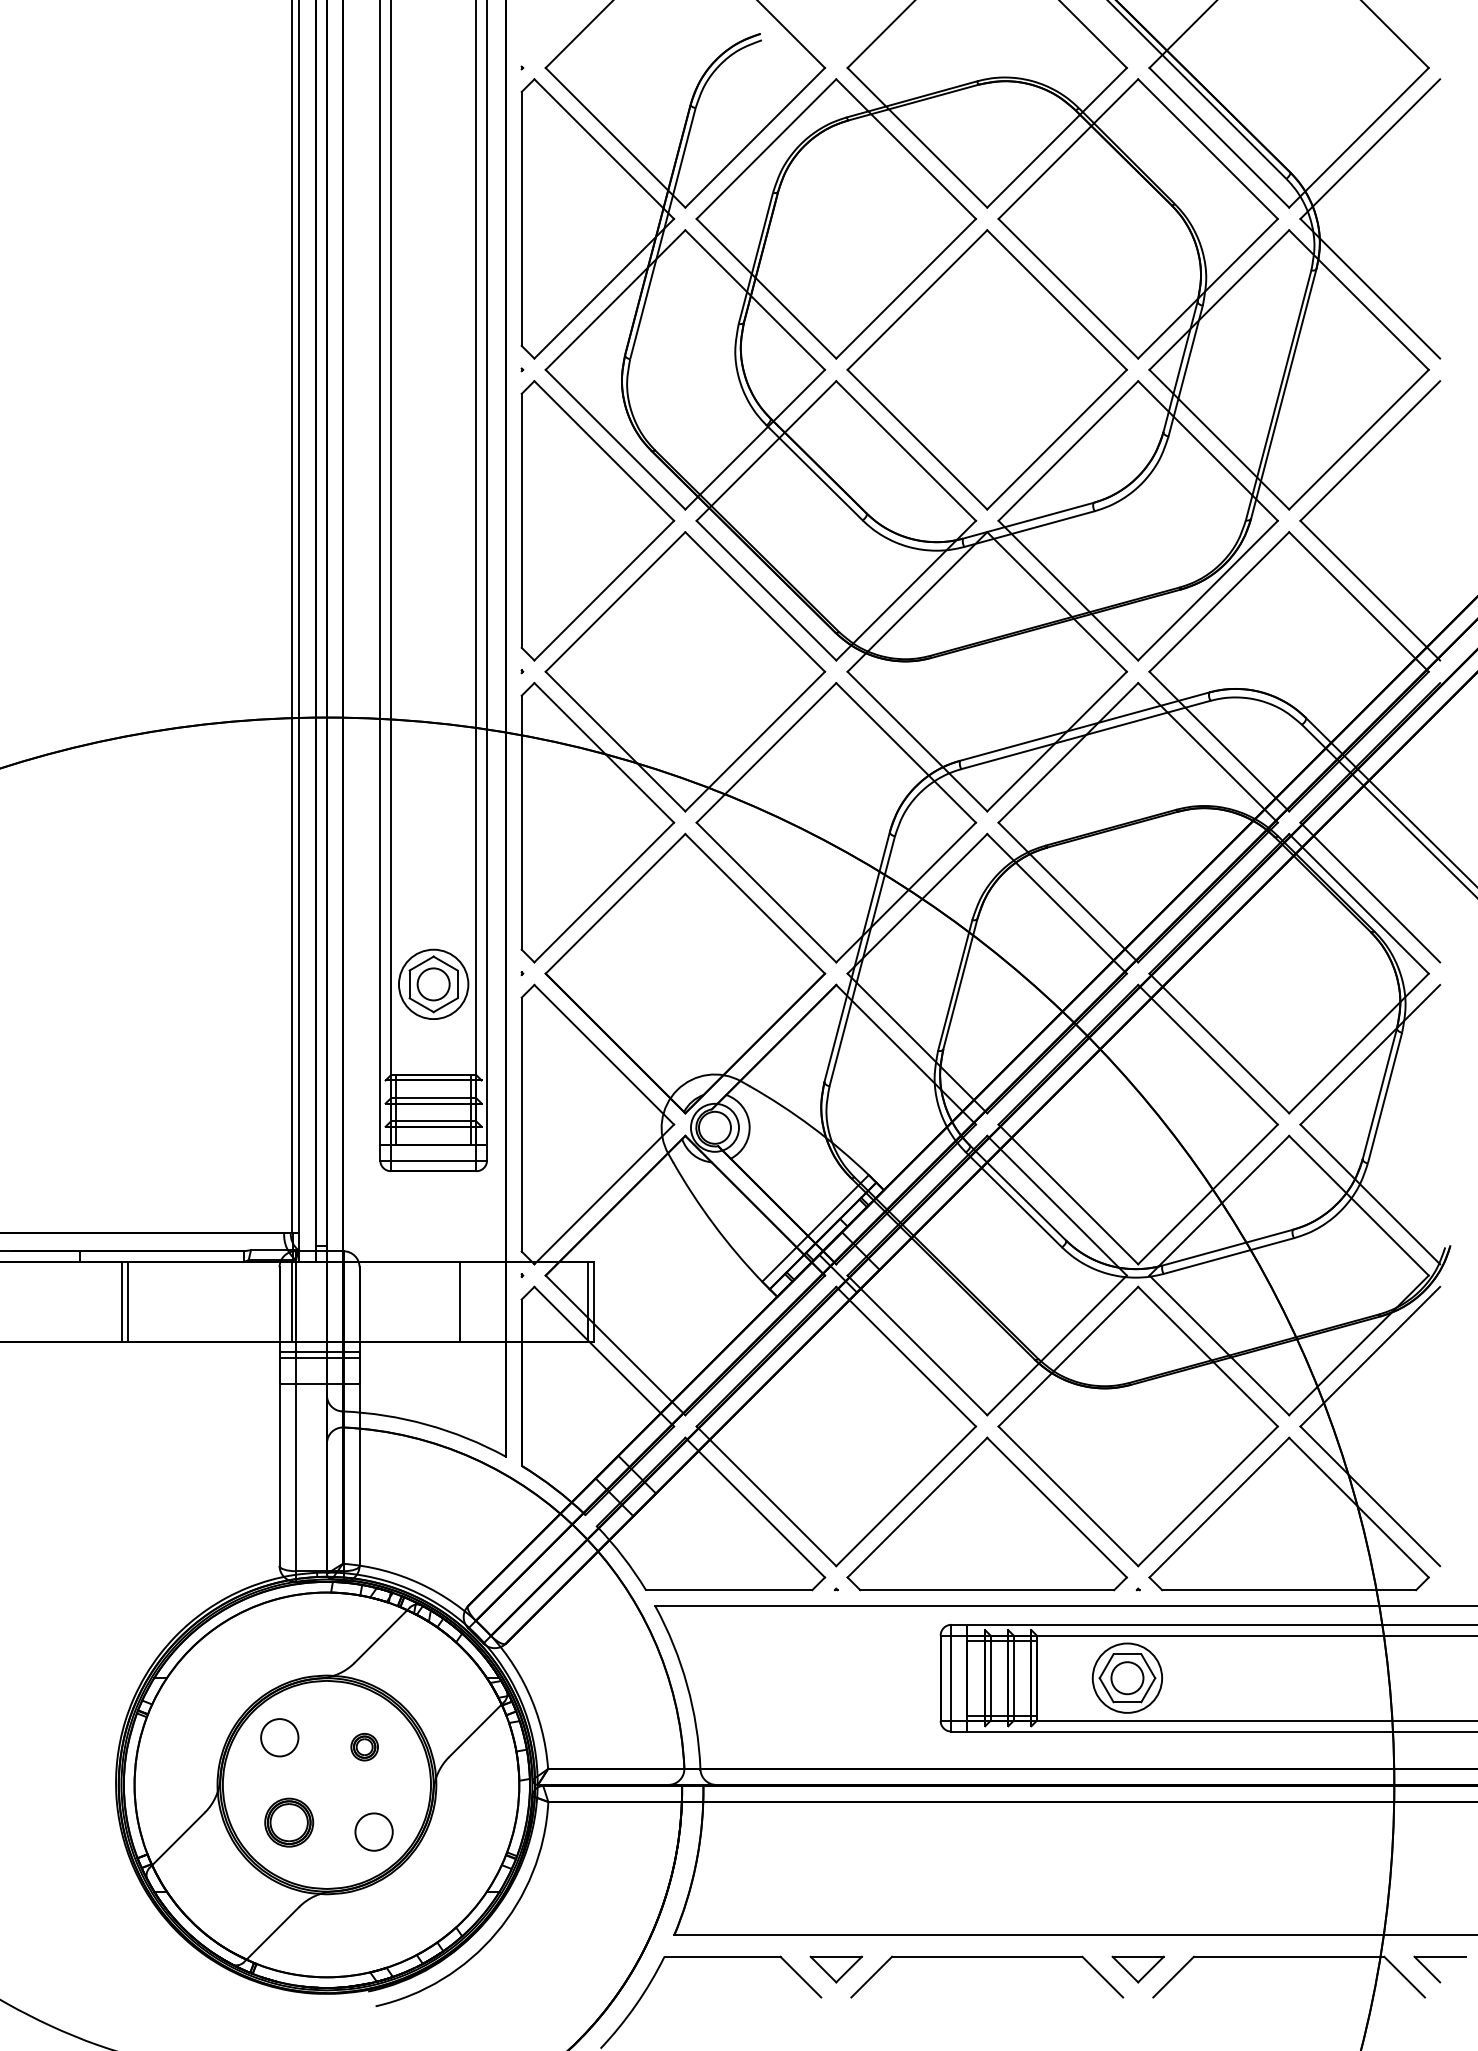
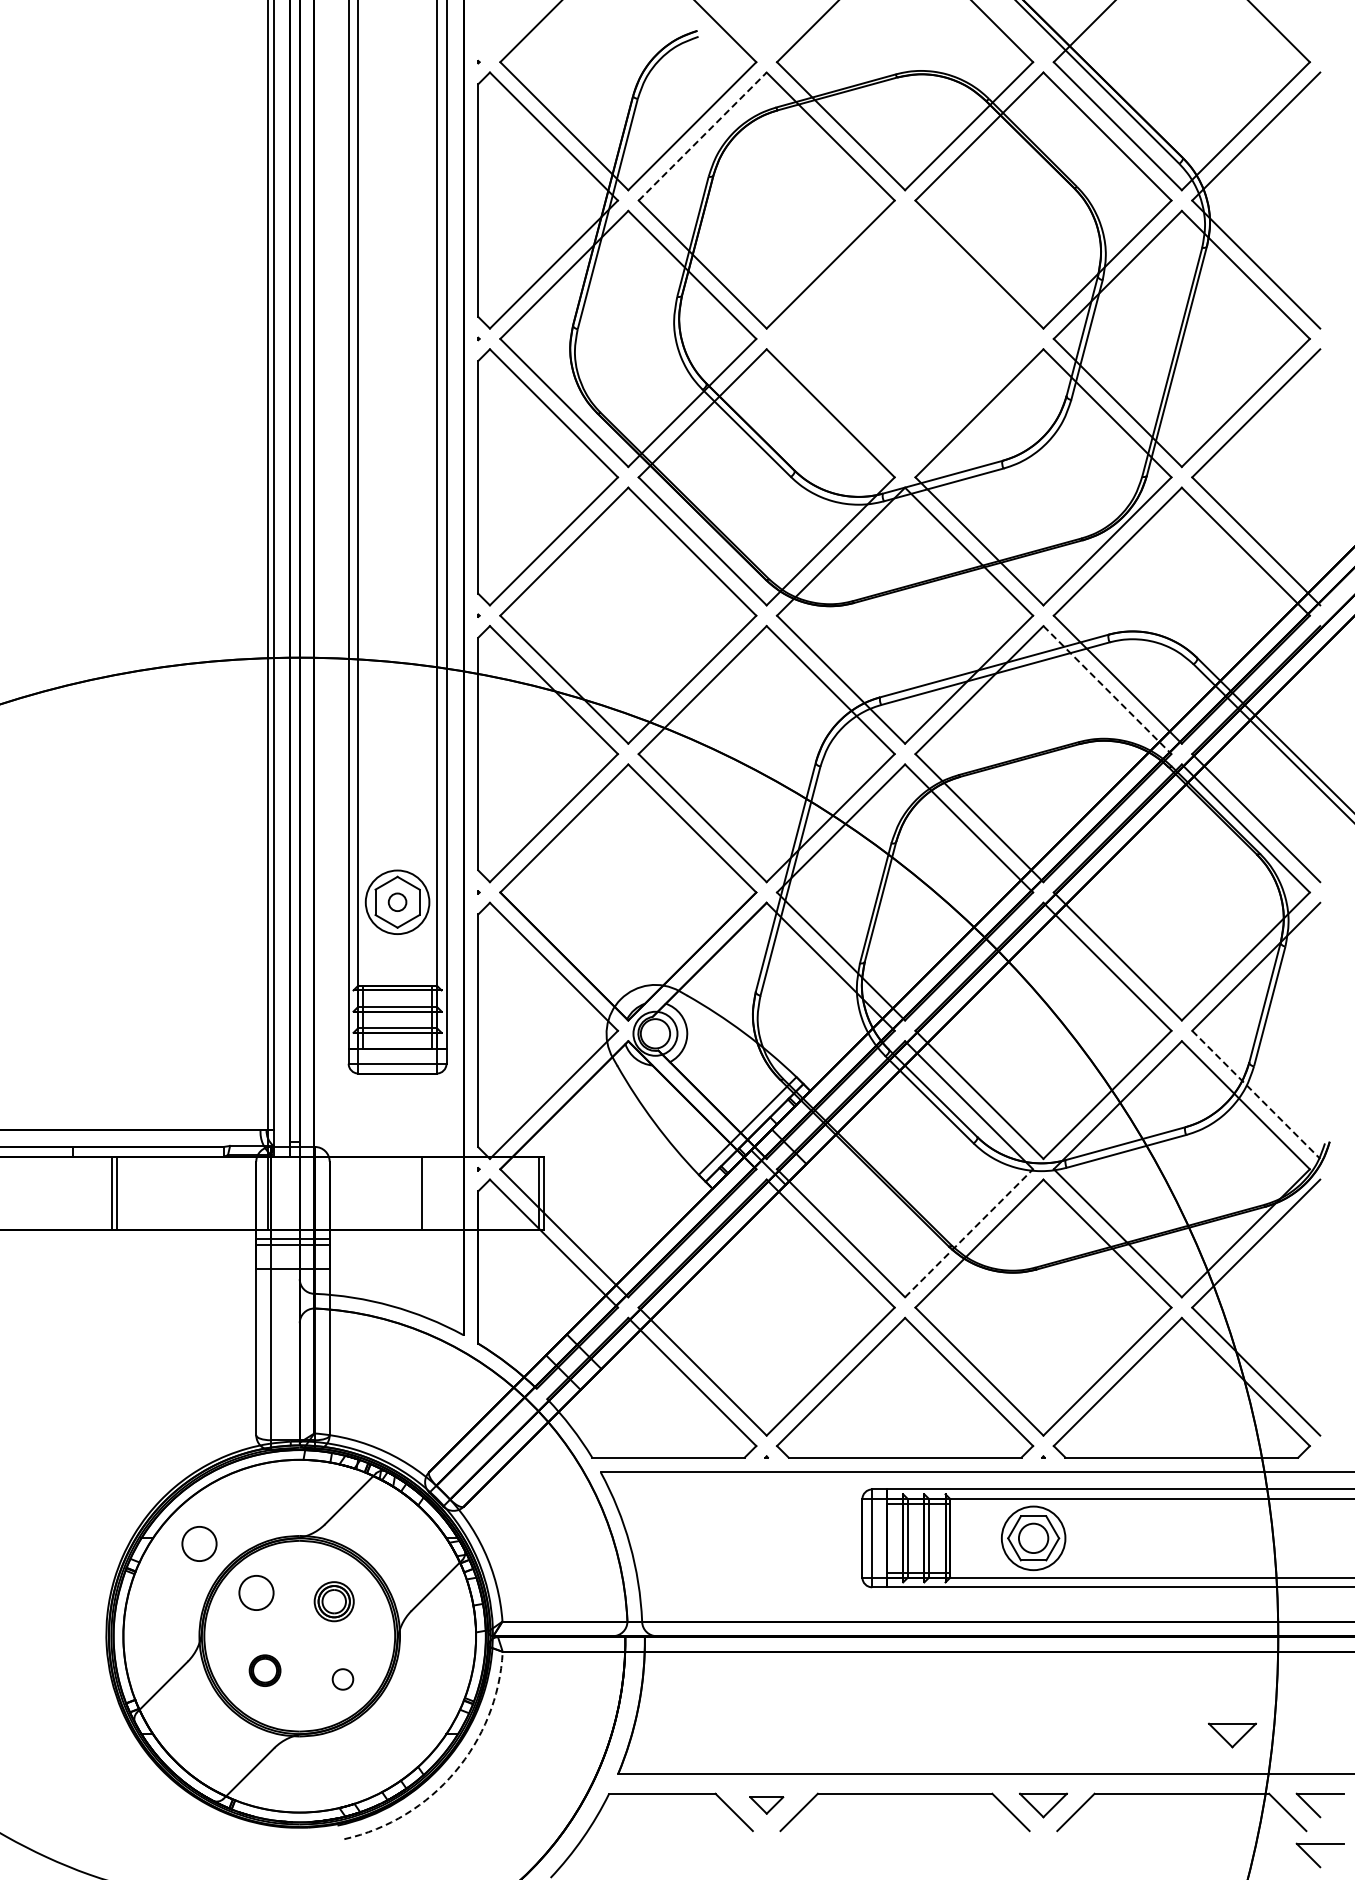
line: (766, 149) -> (702, 136), solid -> dashed
part: (987, 369) -> (905, 338), removed
line: (1208, 753) -> (1107, 690), solid -> dashed
circle: (433, 984) -> (397, 902), size x0.6
line: (1370, 1194) -> (1256, 1094), solid -> dashed
line: (1057, 1345) -> (969, 1233), solid -> dashed
circle: (217, 1683) -> (199, 1543), added
part: (364, 1747) -> (334, 1601), size x1.6
part: (288, 1822) -> (264, 1670), size x0.7
circle: (373, 1832) -> (342, 1679), size x0.6
part: (1344, 1893) -> (1232, 1735), added
arc: (495, 1933) -> (454, 1772), solid -> dashed
part: (836, 1969) -> (766, 1805), size x0.7
part: (1433, 2029) -> (1314, 1860), added

